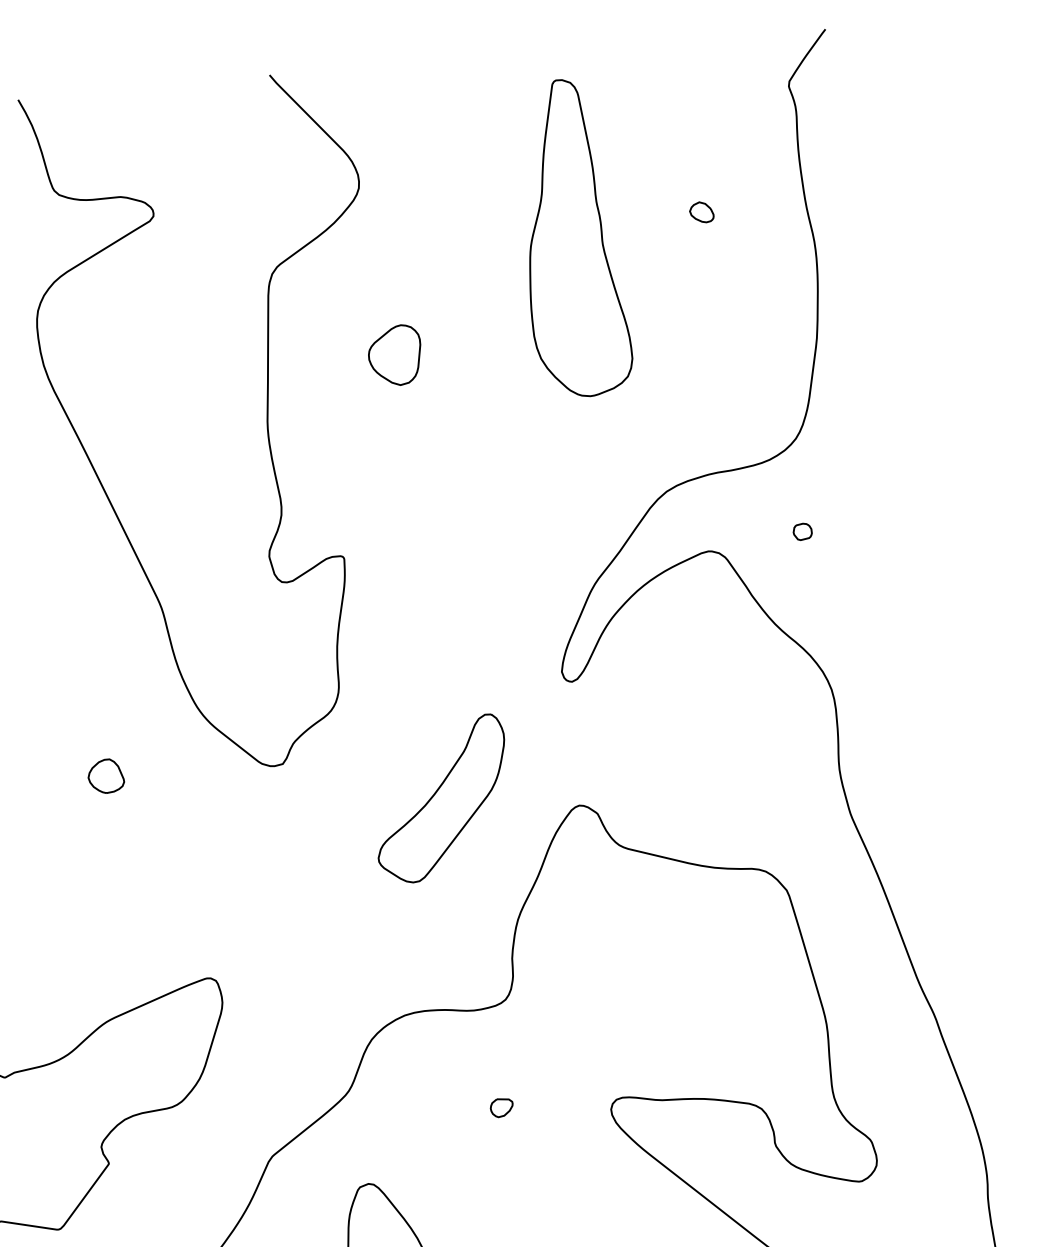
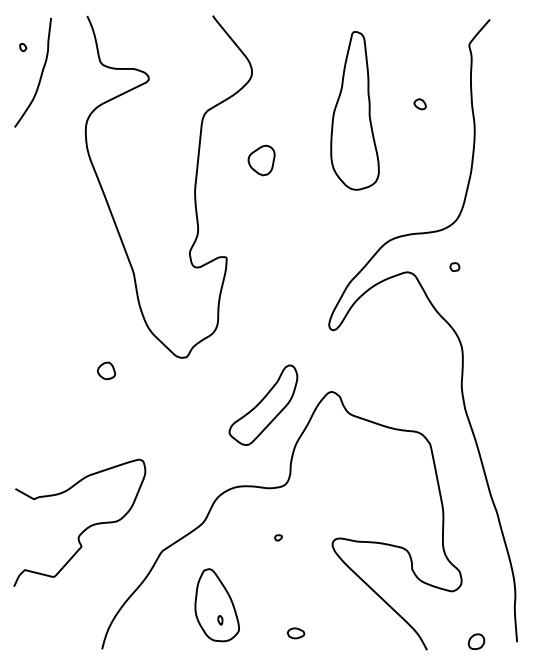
part: (105, 775) -> (106, 370), moved
part: (441, 797) -> (263, 404), moved
part: (501, 1107) -> (278, 537), size x0.62

